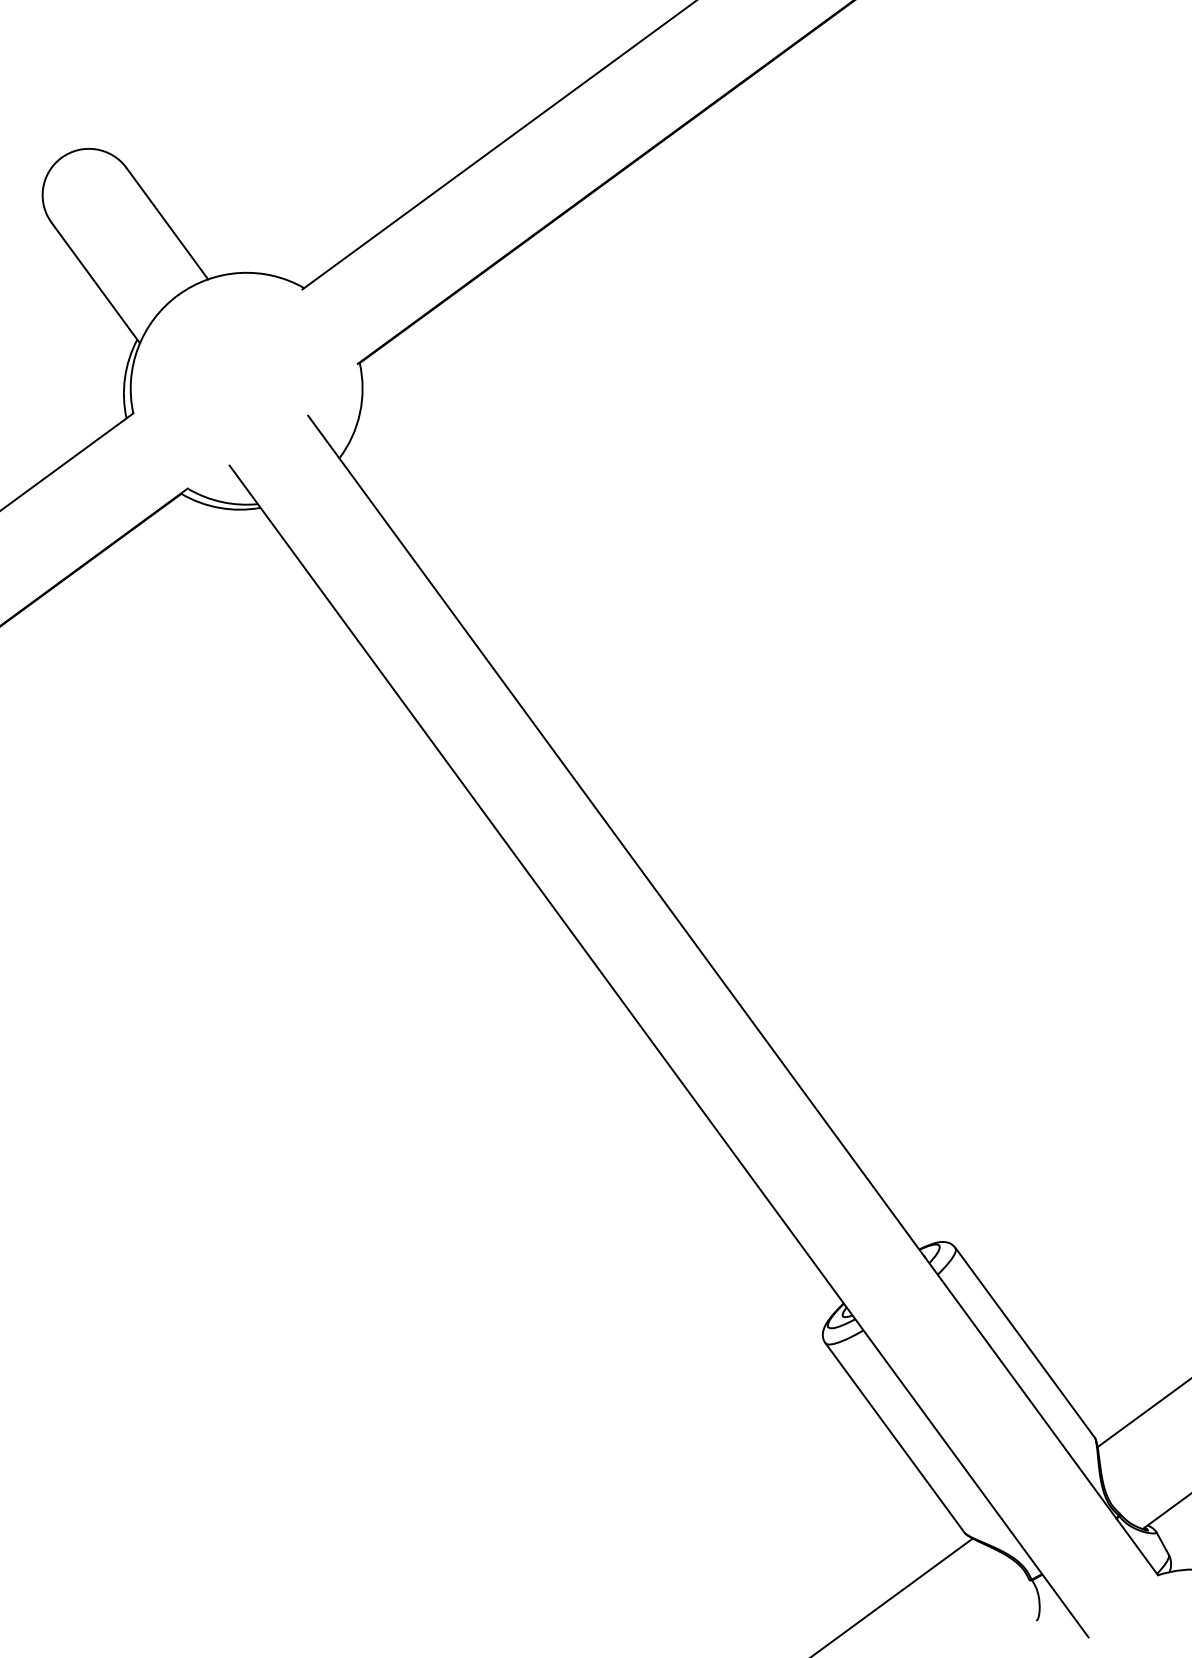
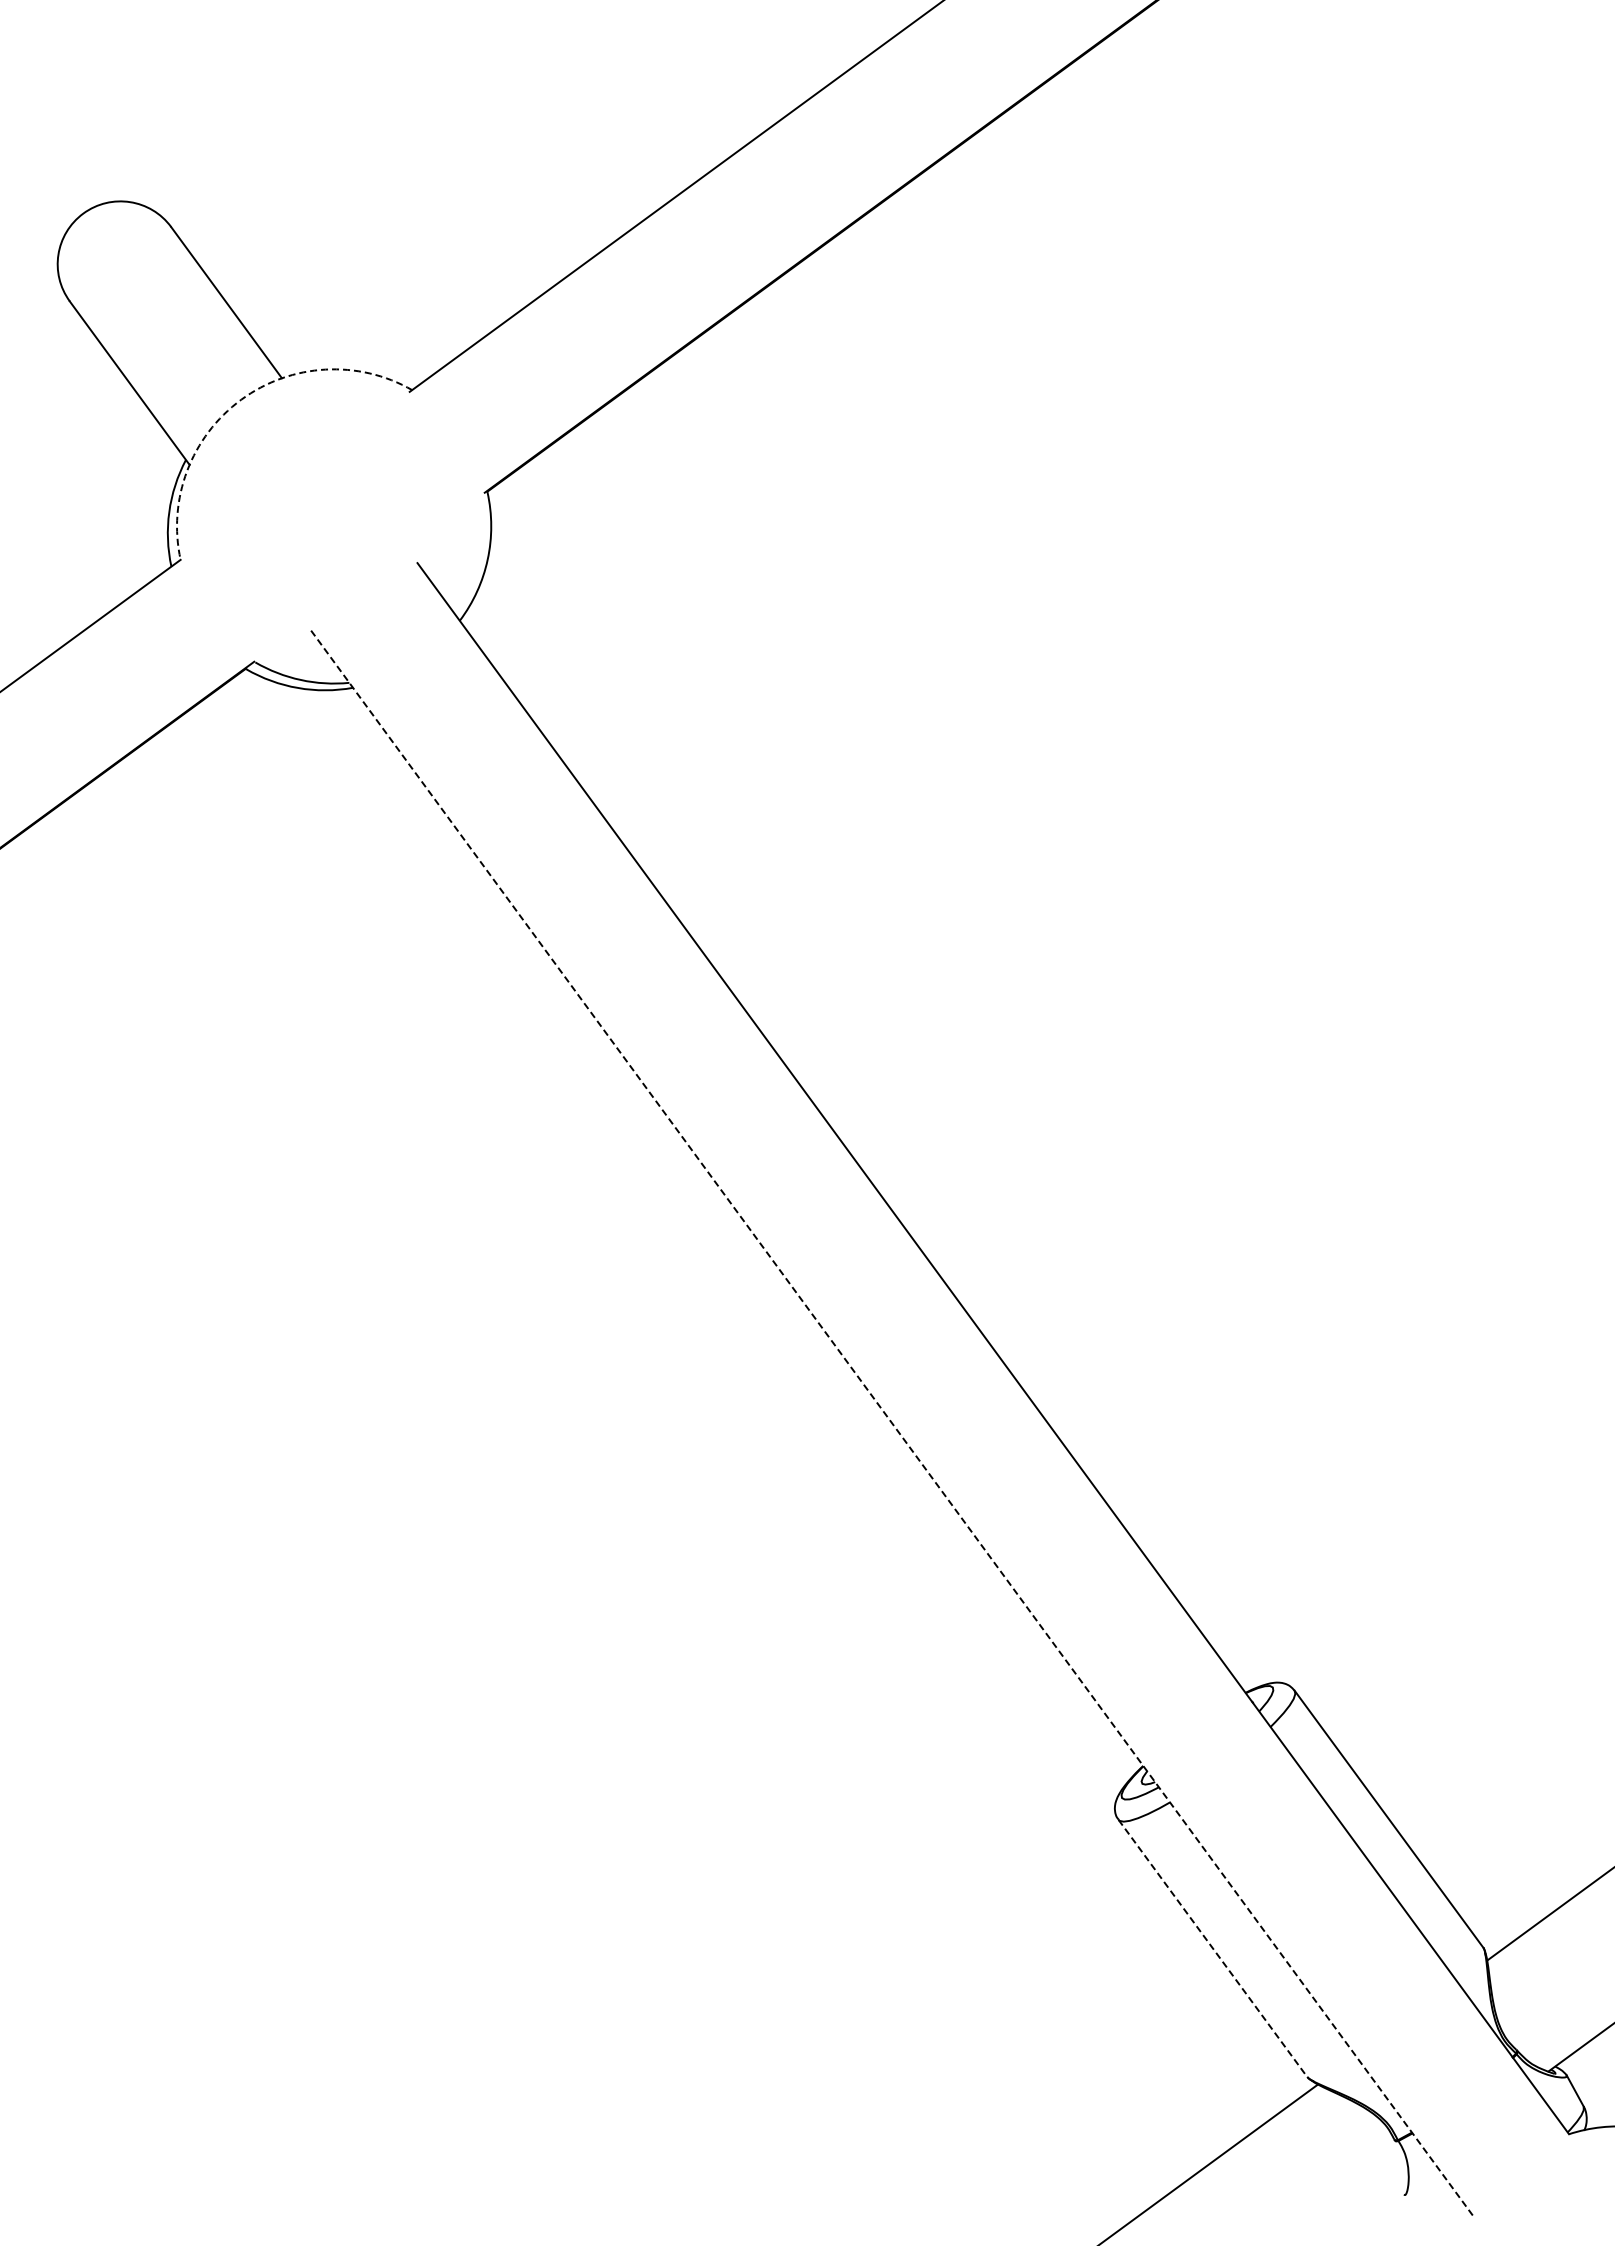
arc: (178, 295) -> (241, 399), solid -> dashed
line: (659, 1051) -> (893, 1424), solid -> dashed
line: (895, 1438) -> (1213, 1948), solid -> dashed

